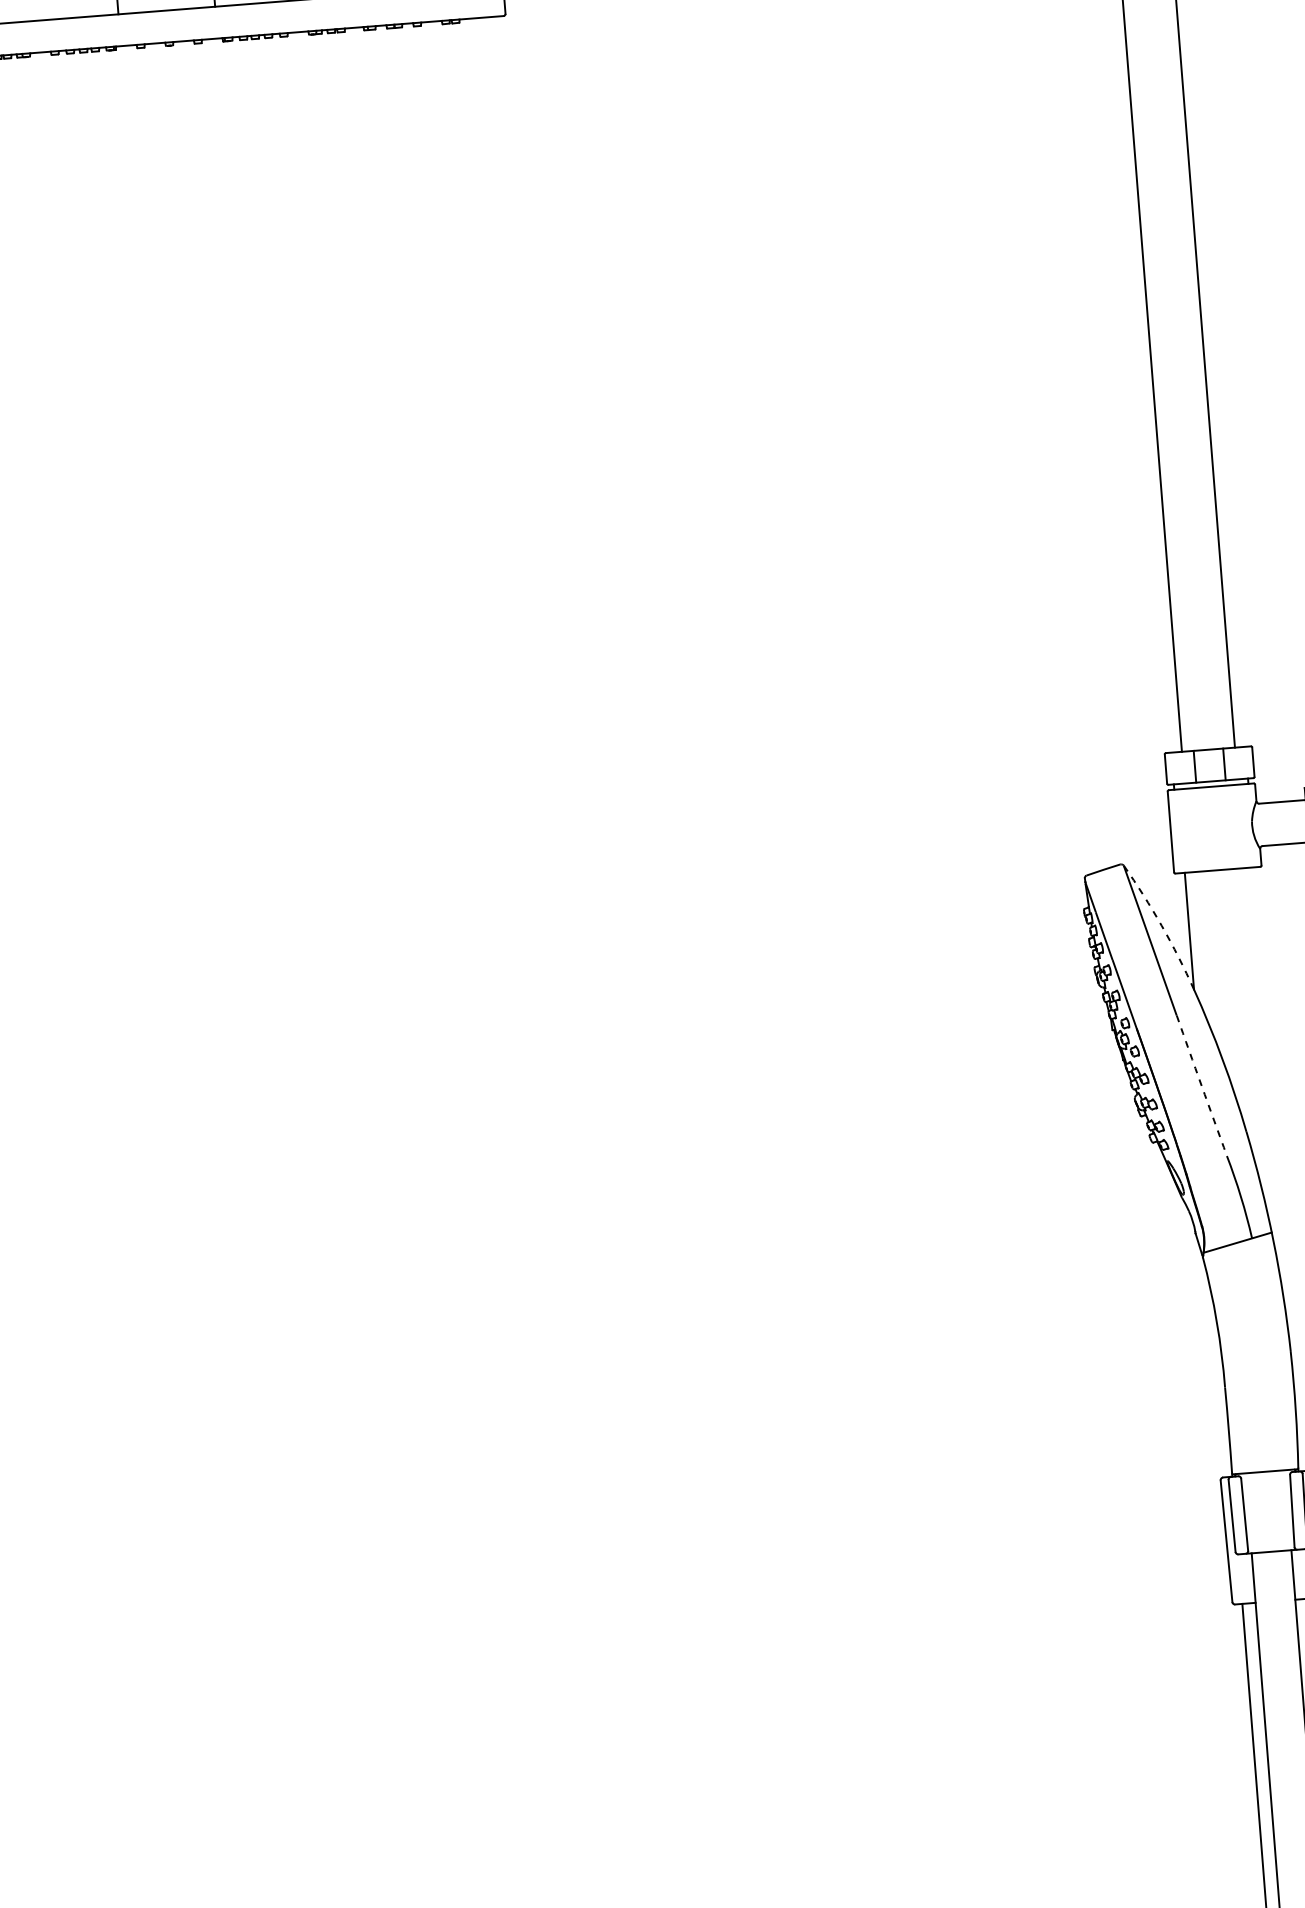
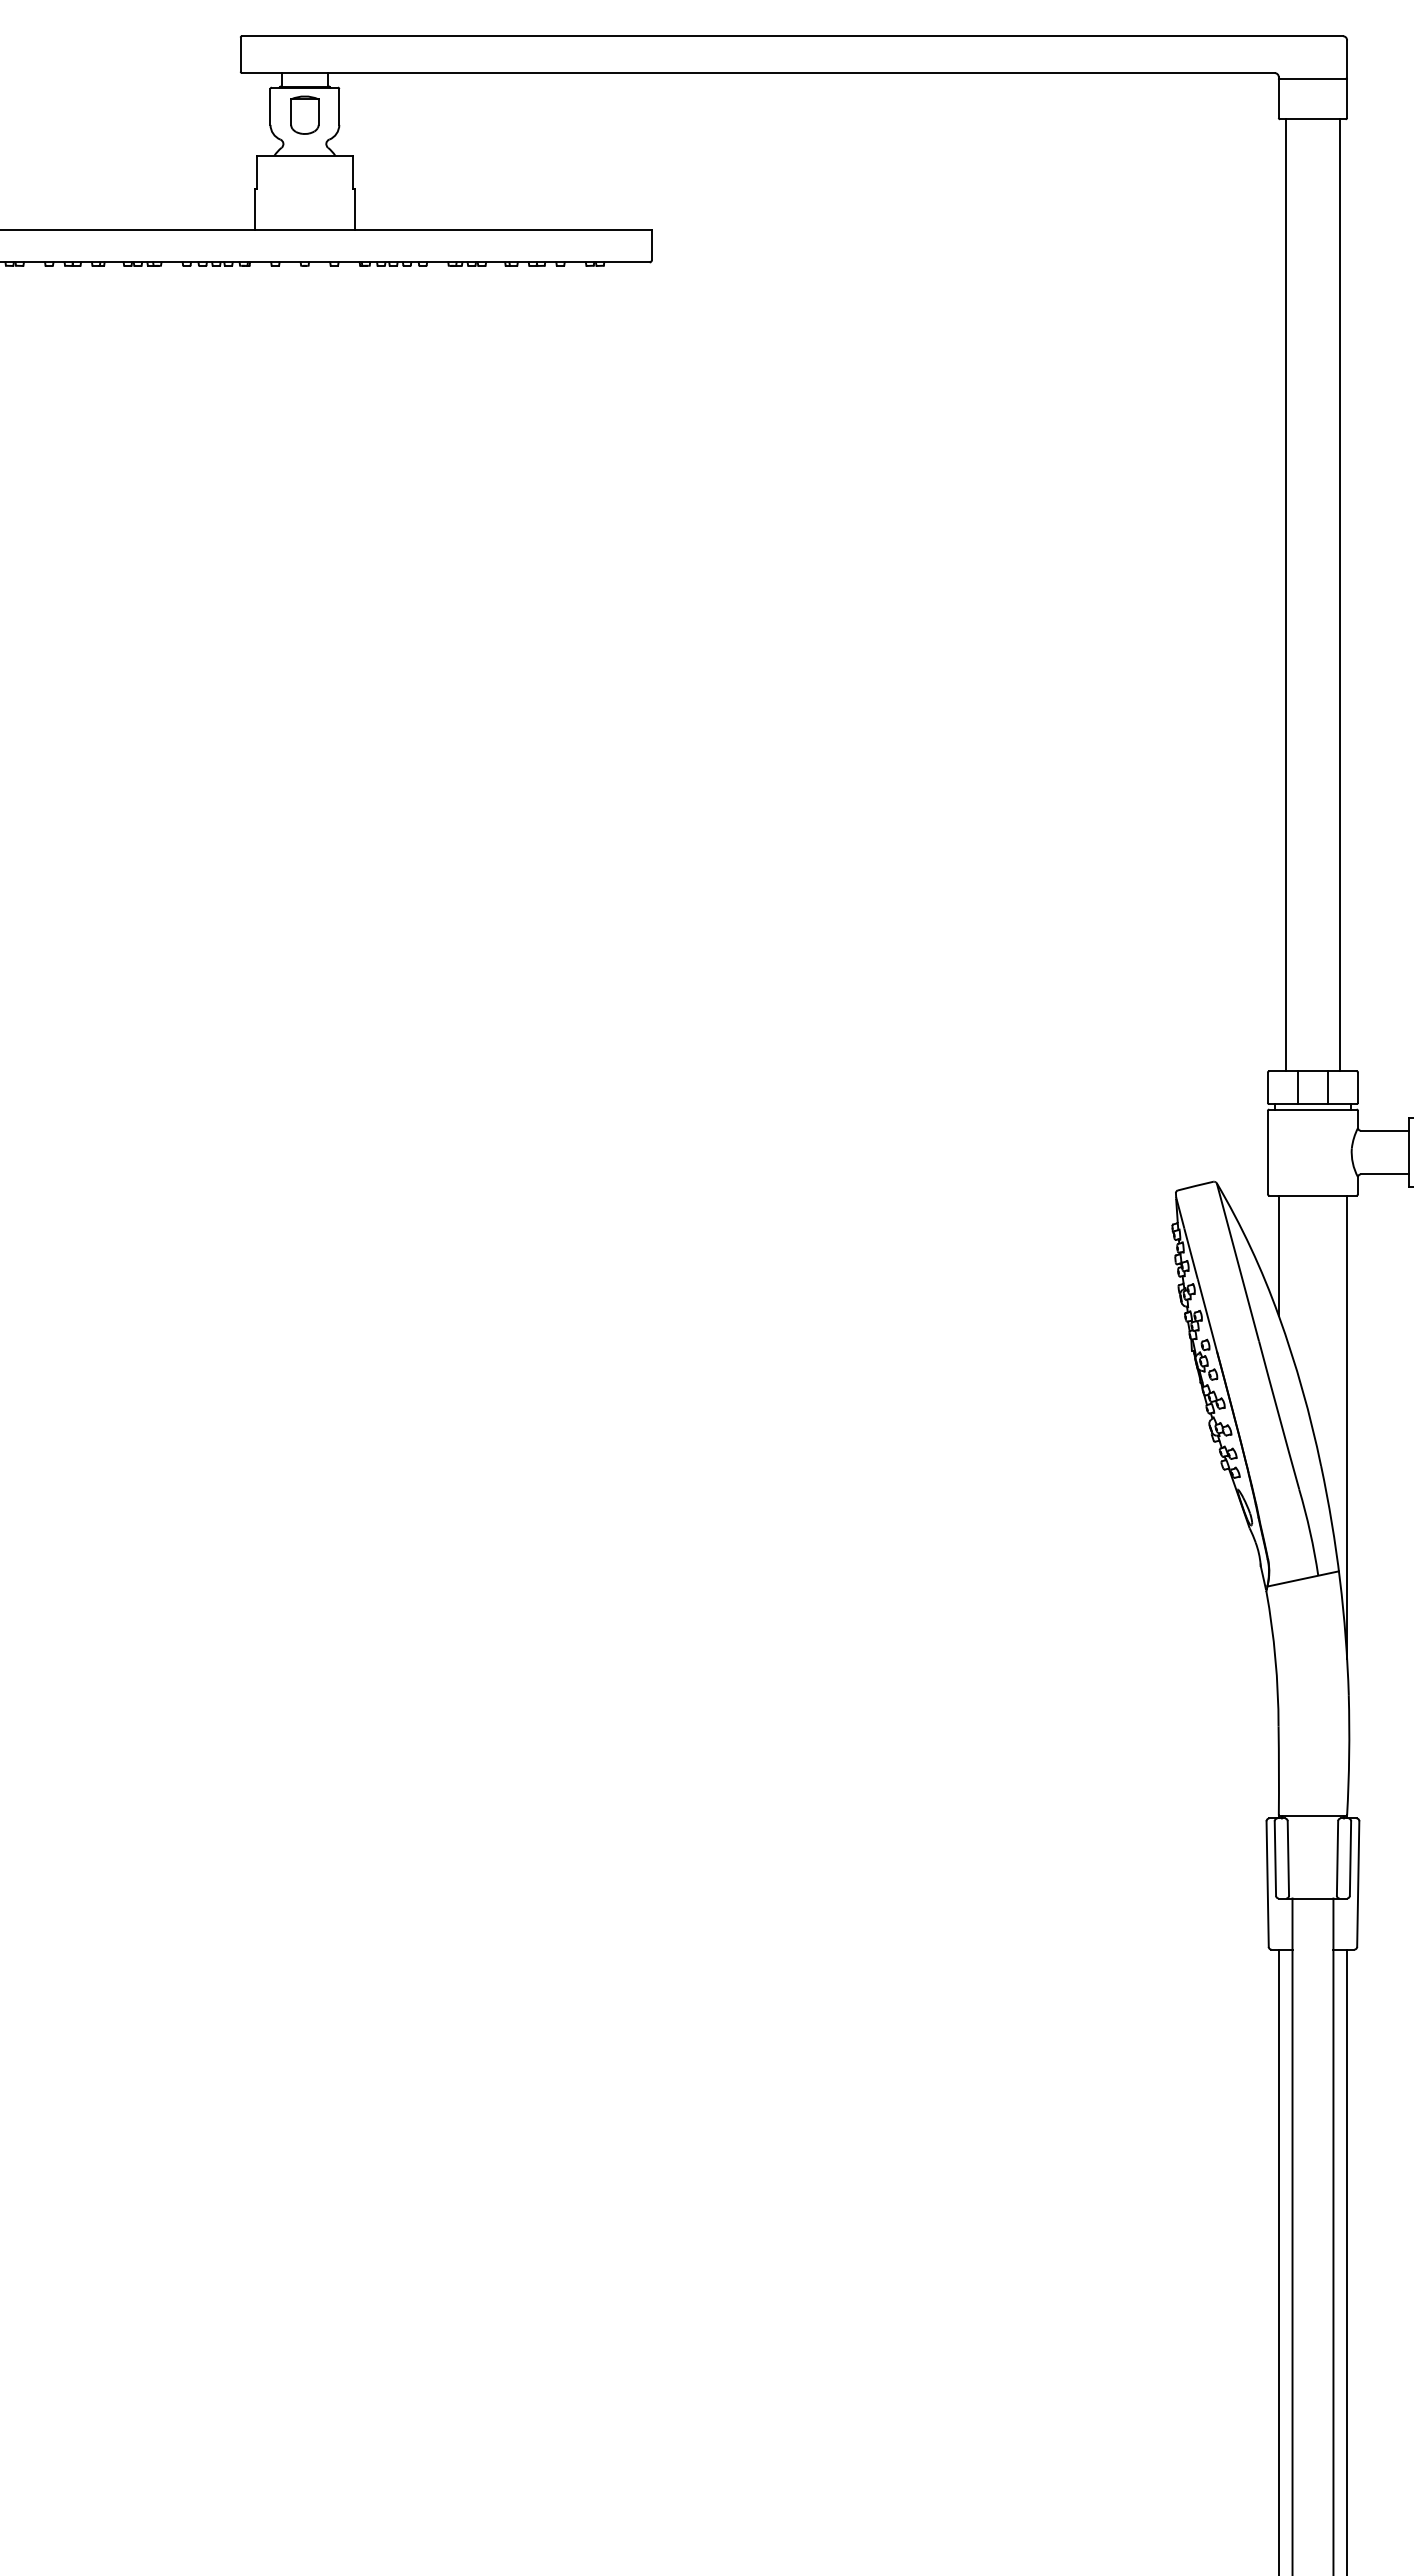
arc: (1161, 926) -> (1250, 1248), dashed -> solid
arc: (1201, 1086) -> (1278, 1415), dashed -> solid
line: (1269, 1091) -> (1347, 1426), added

